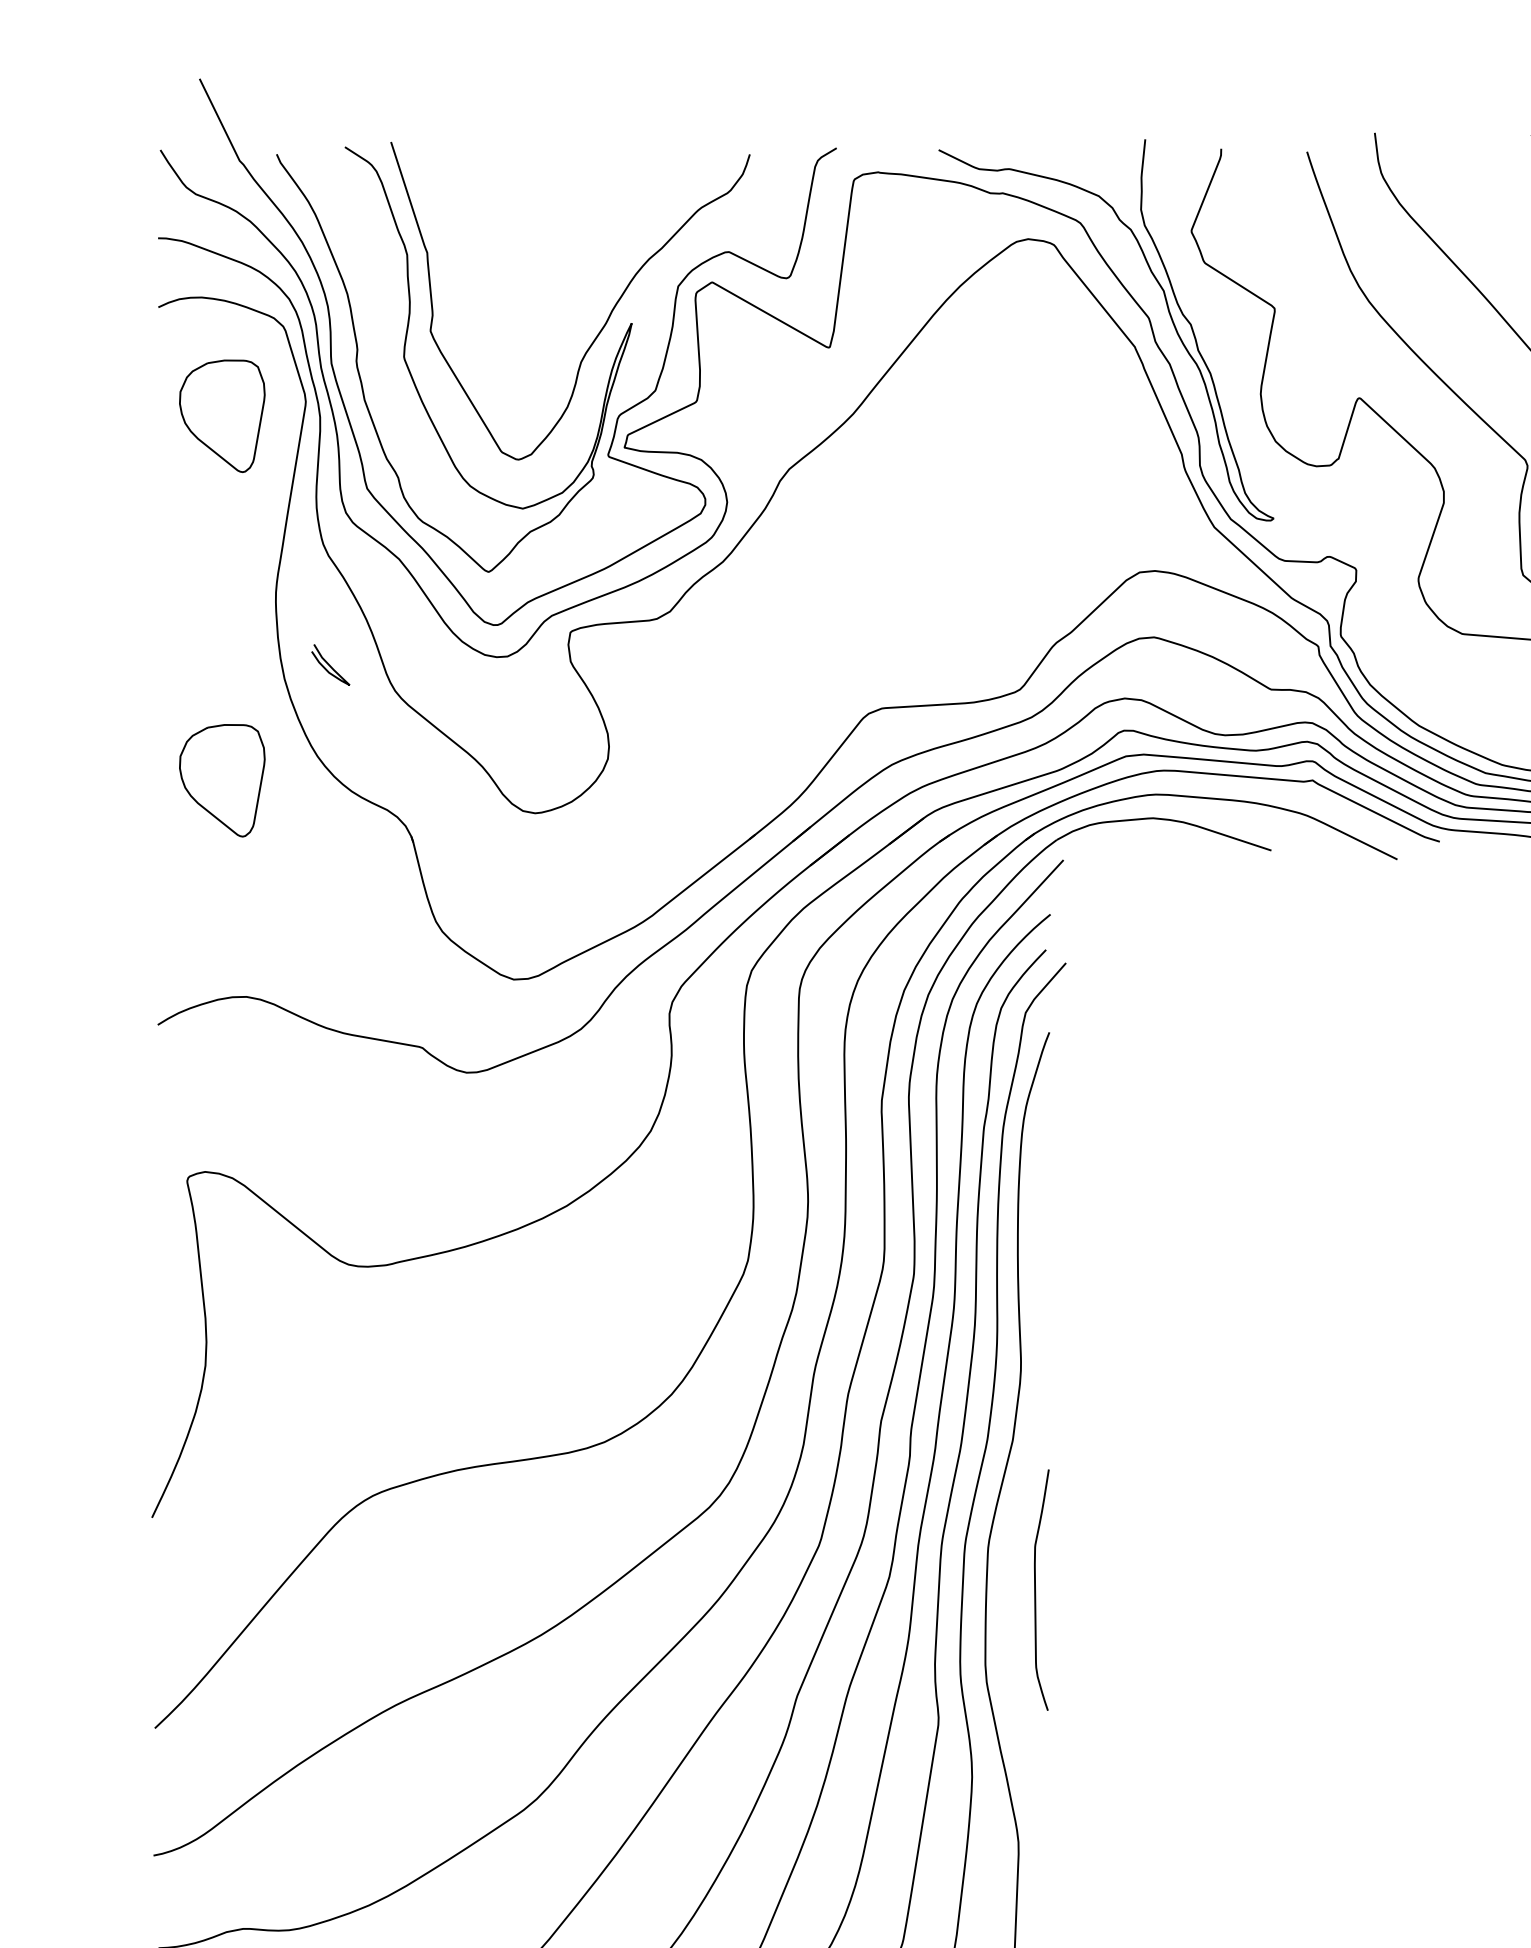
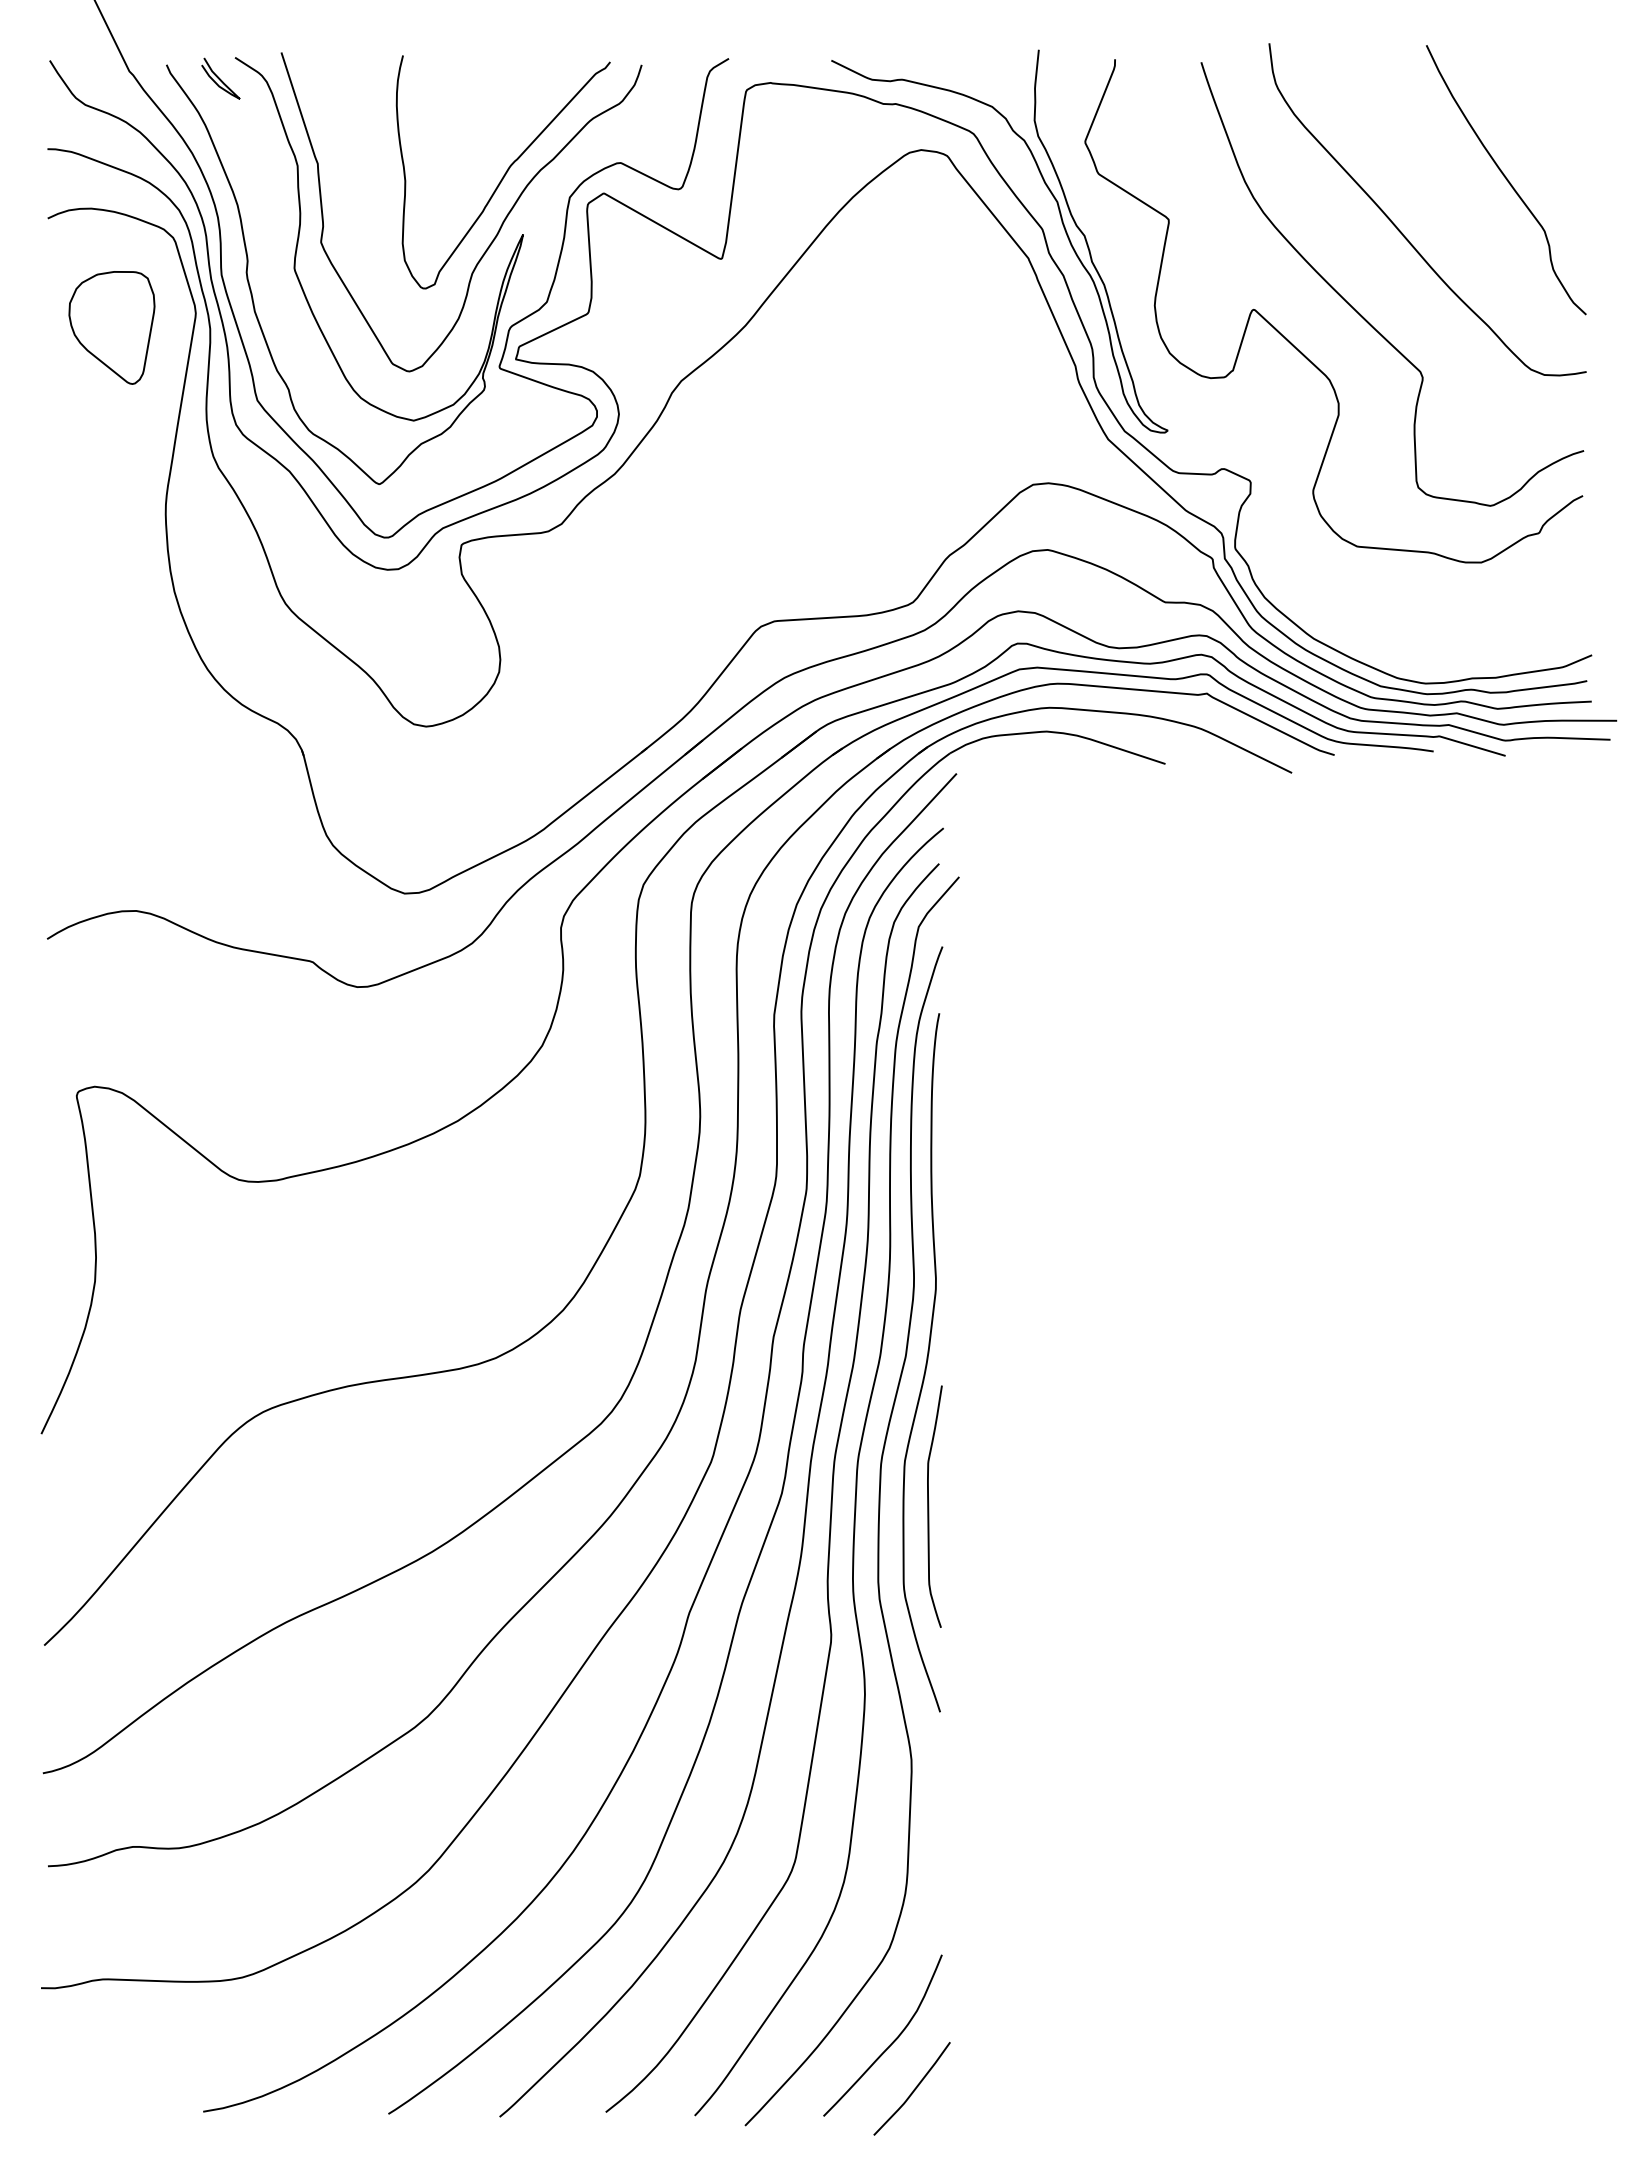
curve: (613, 262) -> (504, 173), added
curve: (330, 664) -> (220, 78), moved
part: (221, 780) -> (111, 693), removed
curve: (1032, 1447) -> (925, 1363), added

